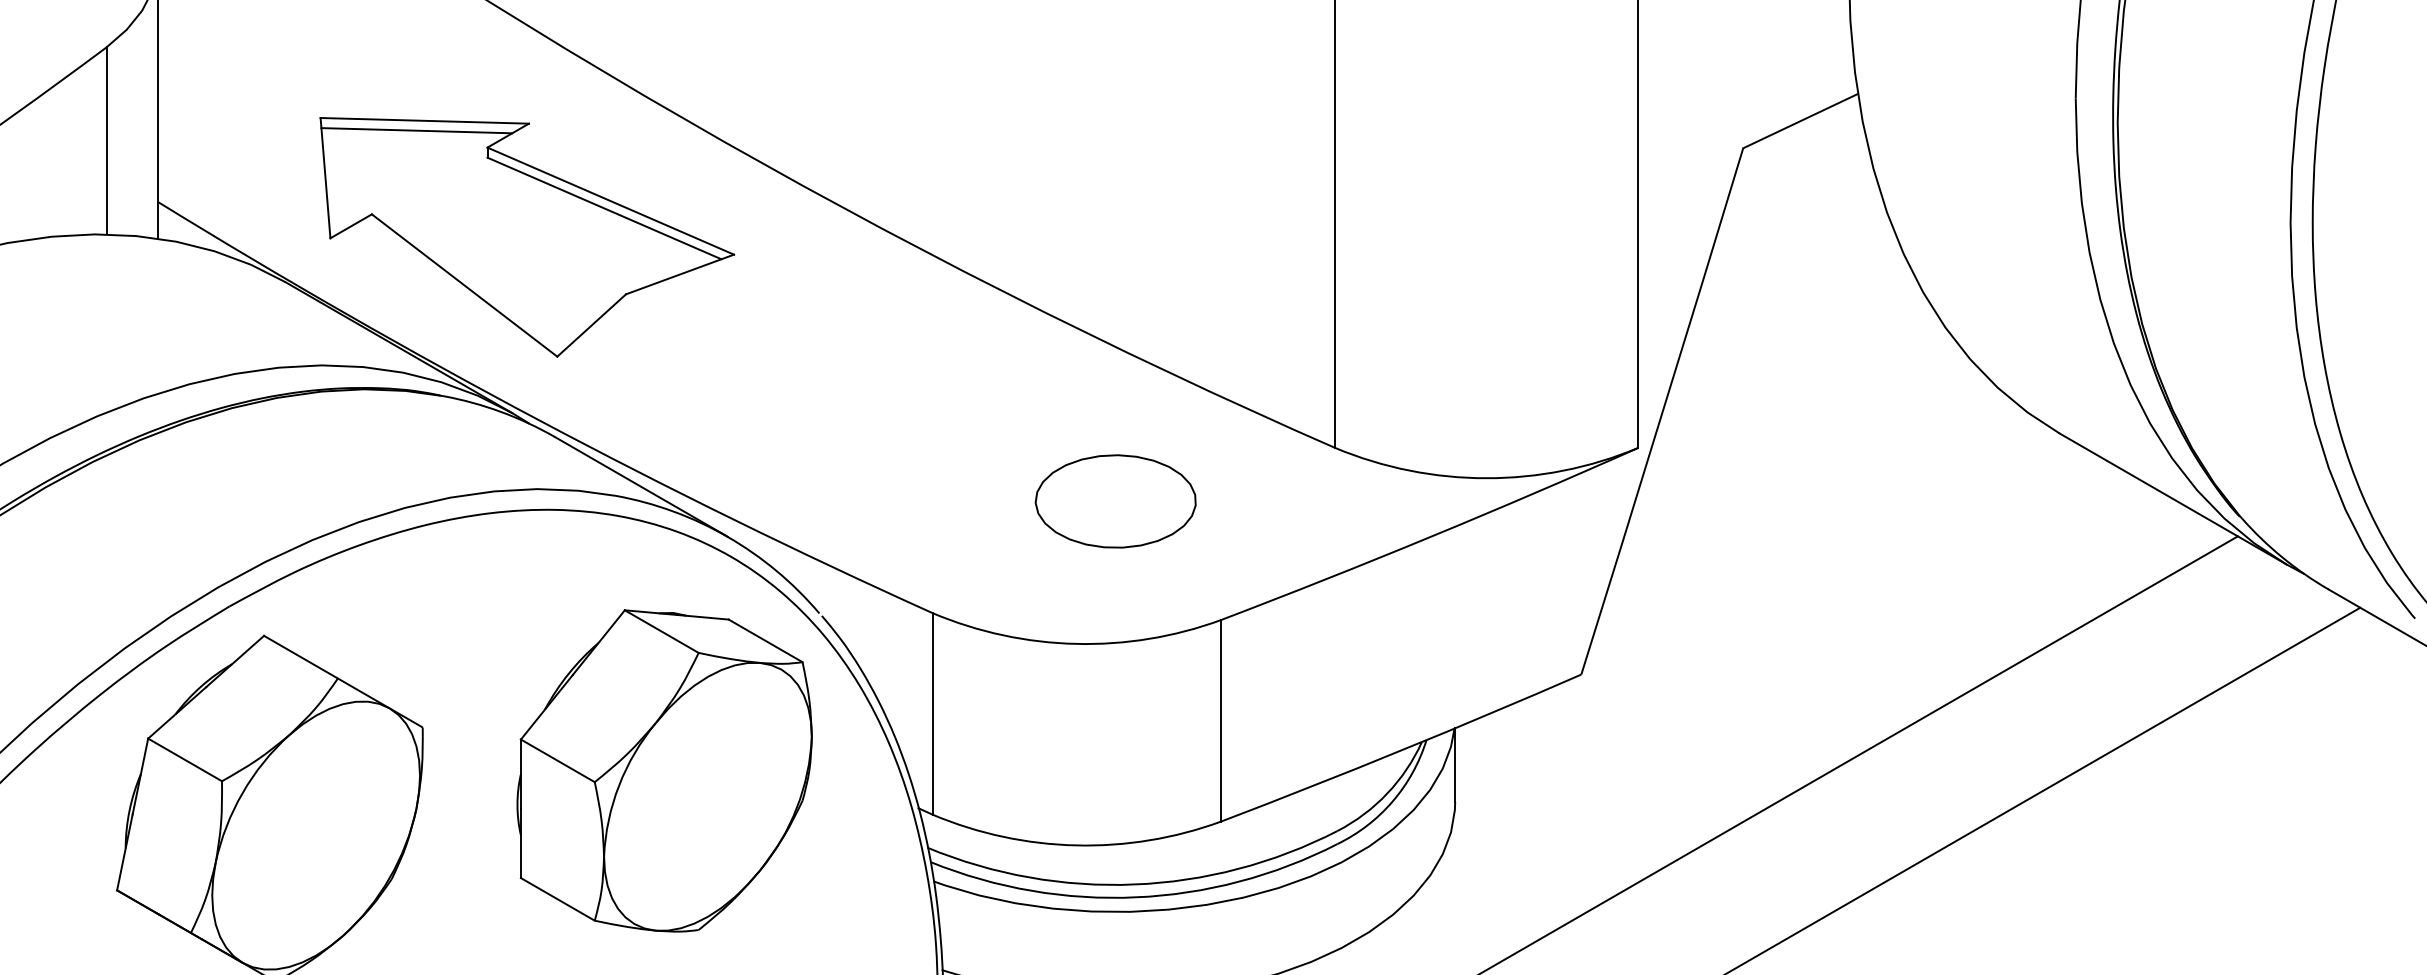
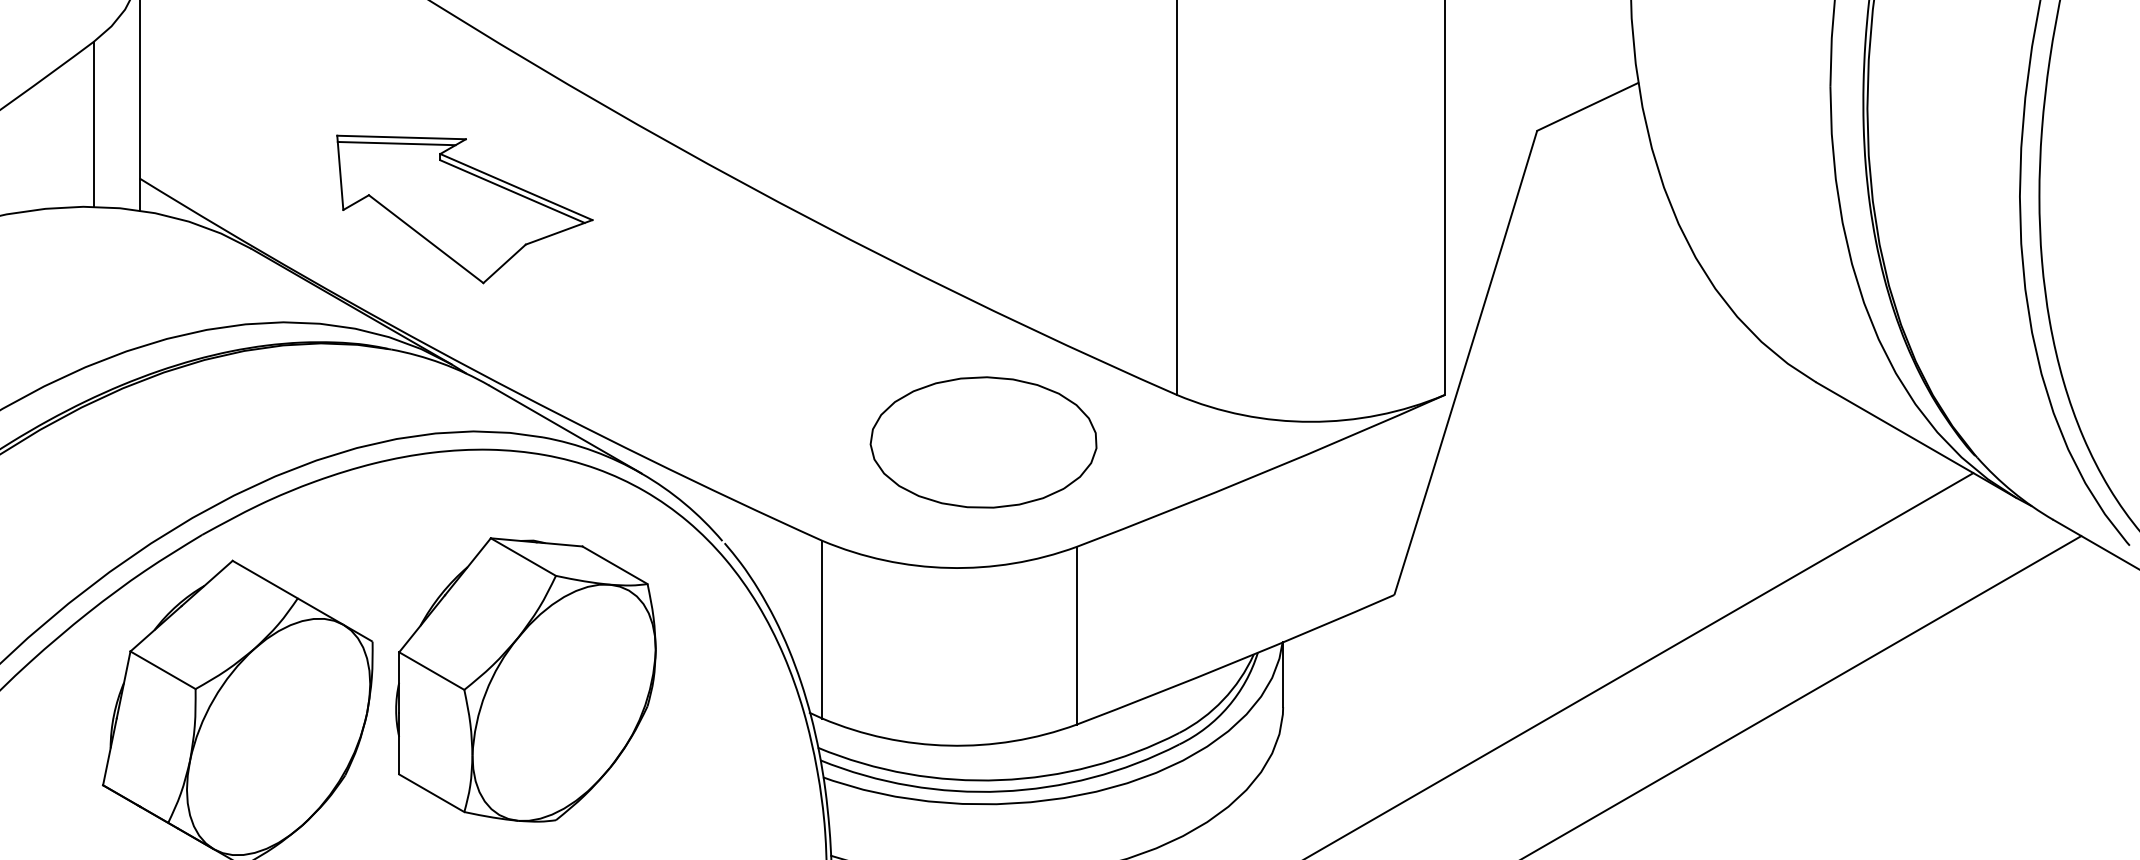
part: (526, 237) -> (464, 209), size x0.7
part: (1115, 500) -> (983, 441), size x1.6
part: (664, 770) -> (525, 679), moved

